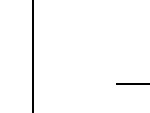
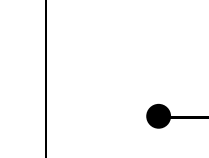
fill: (113, 83) -> (158, 116), added

